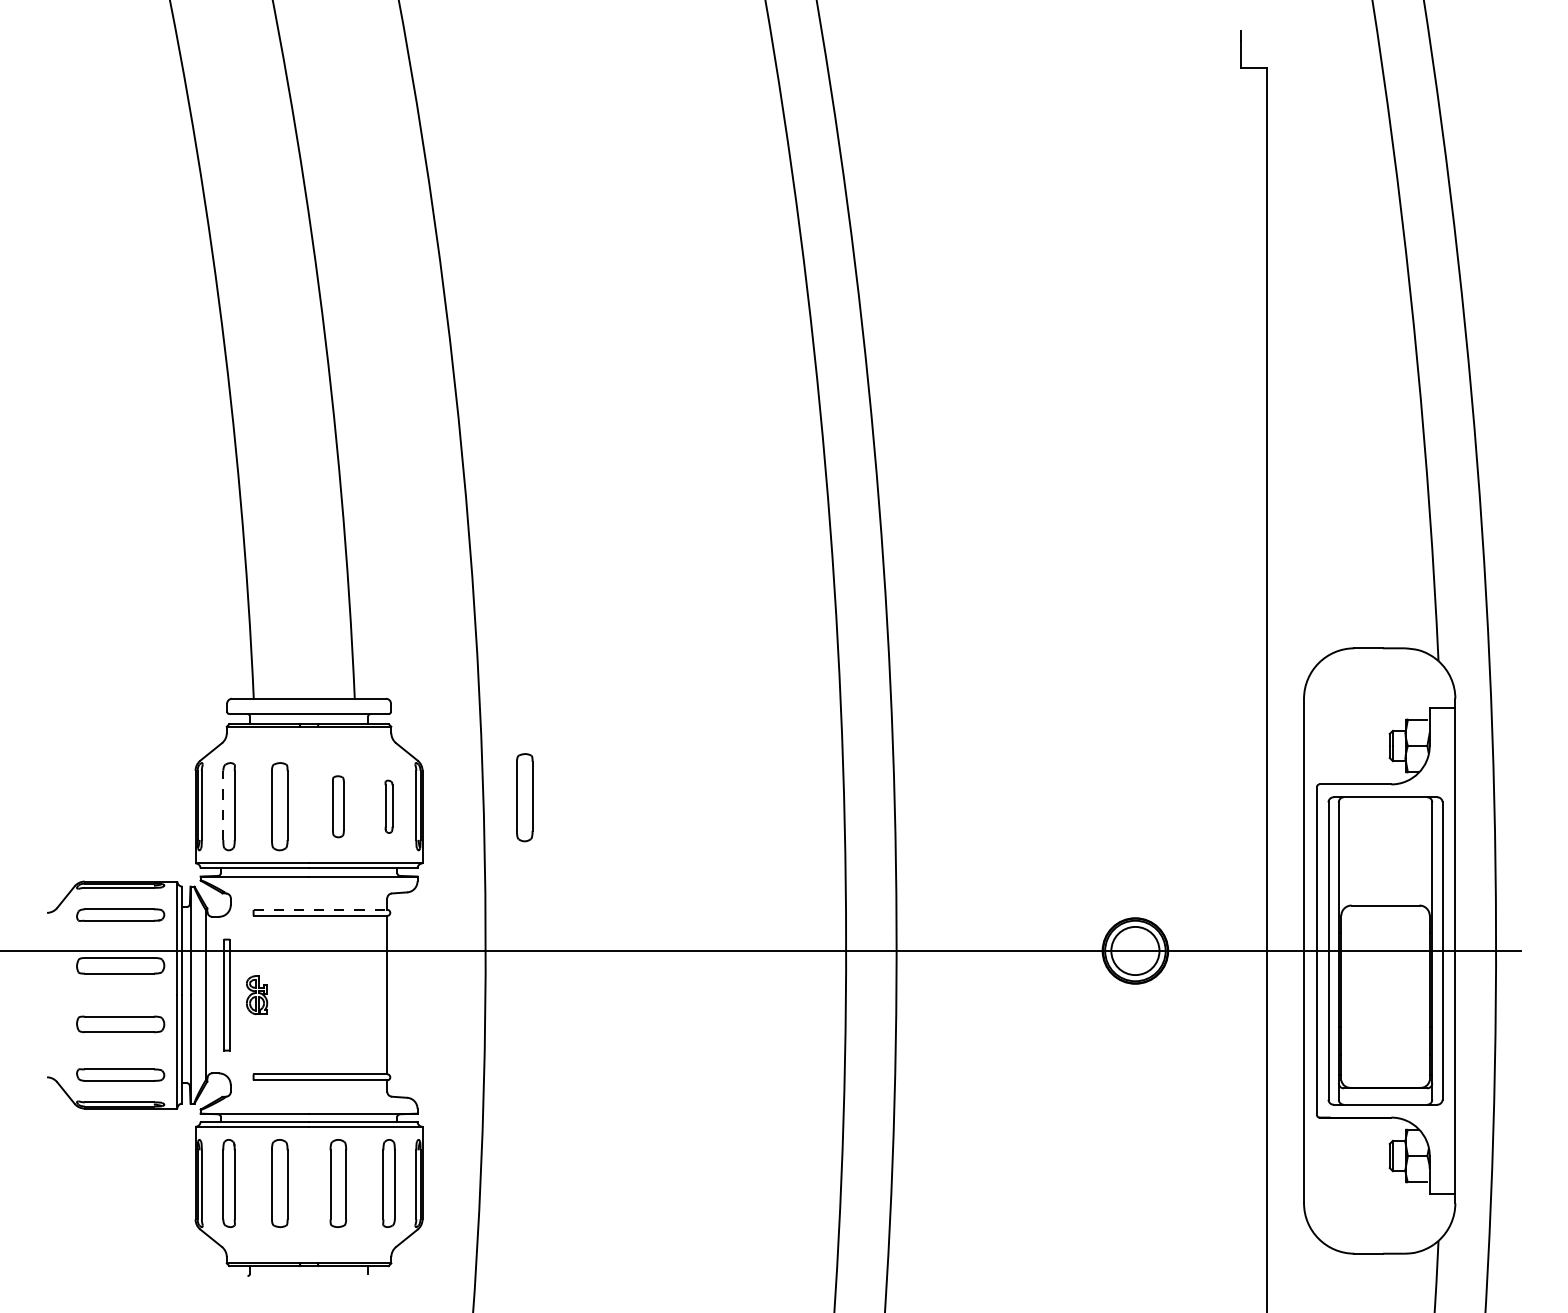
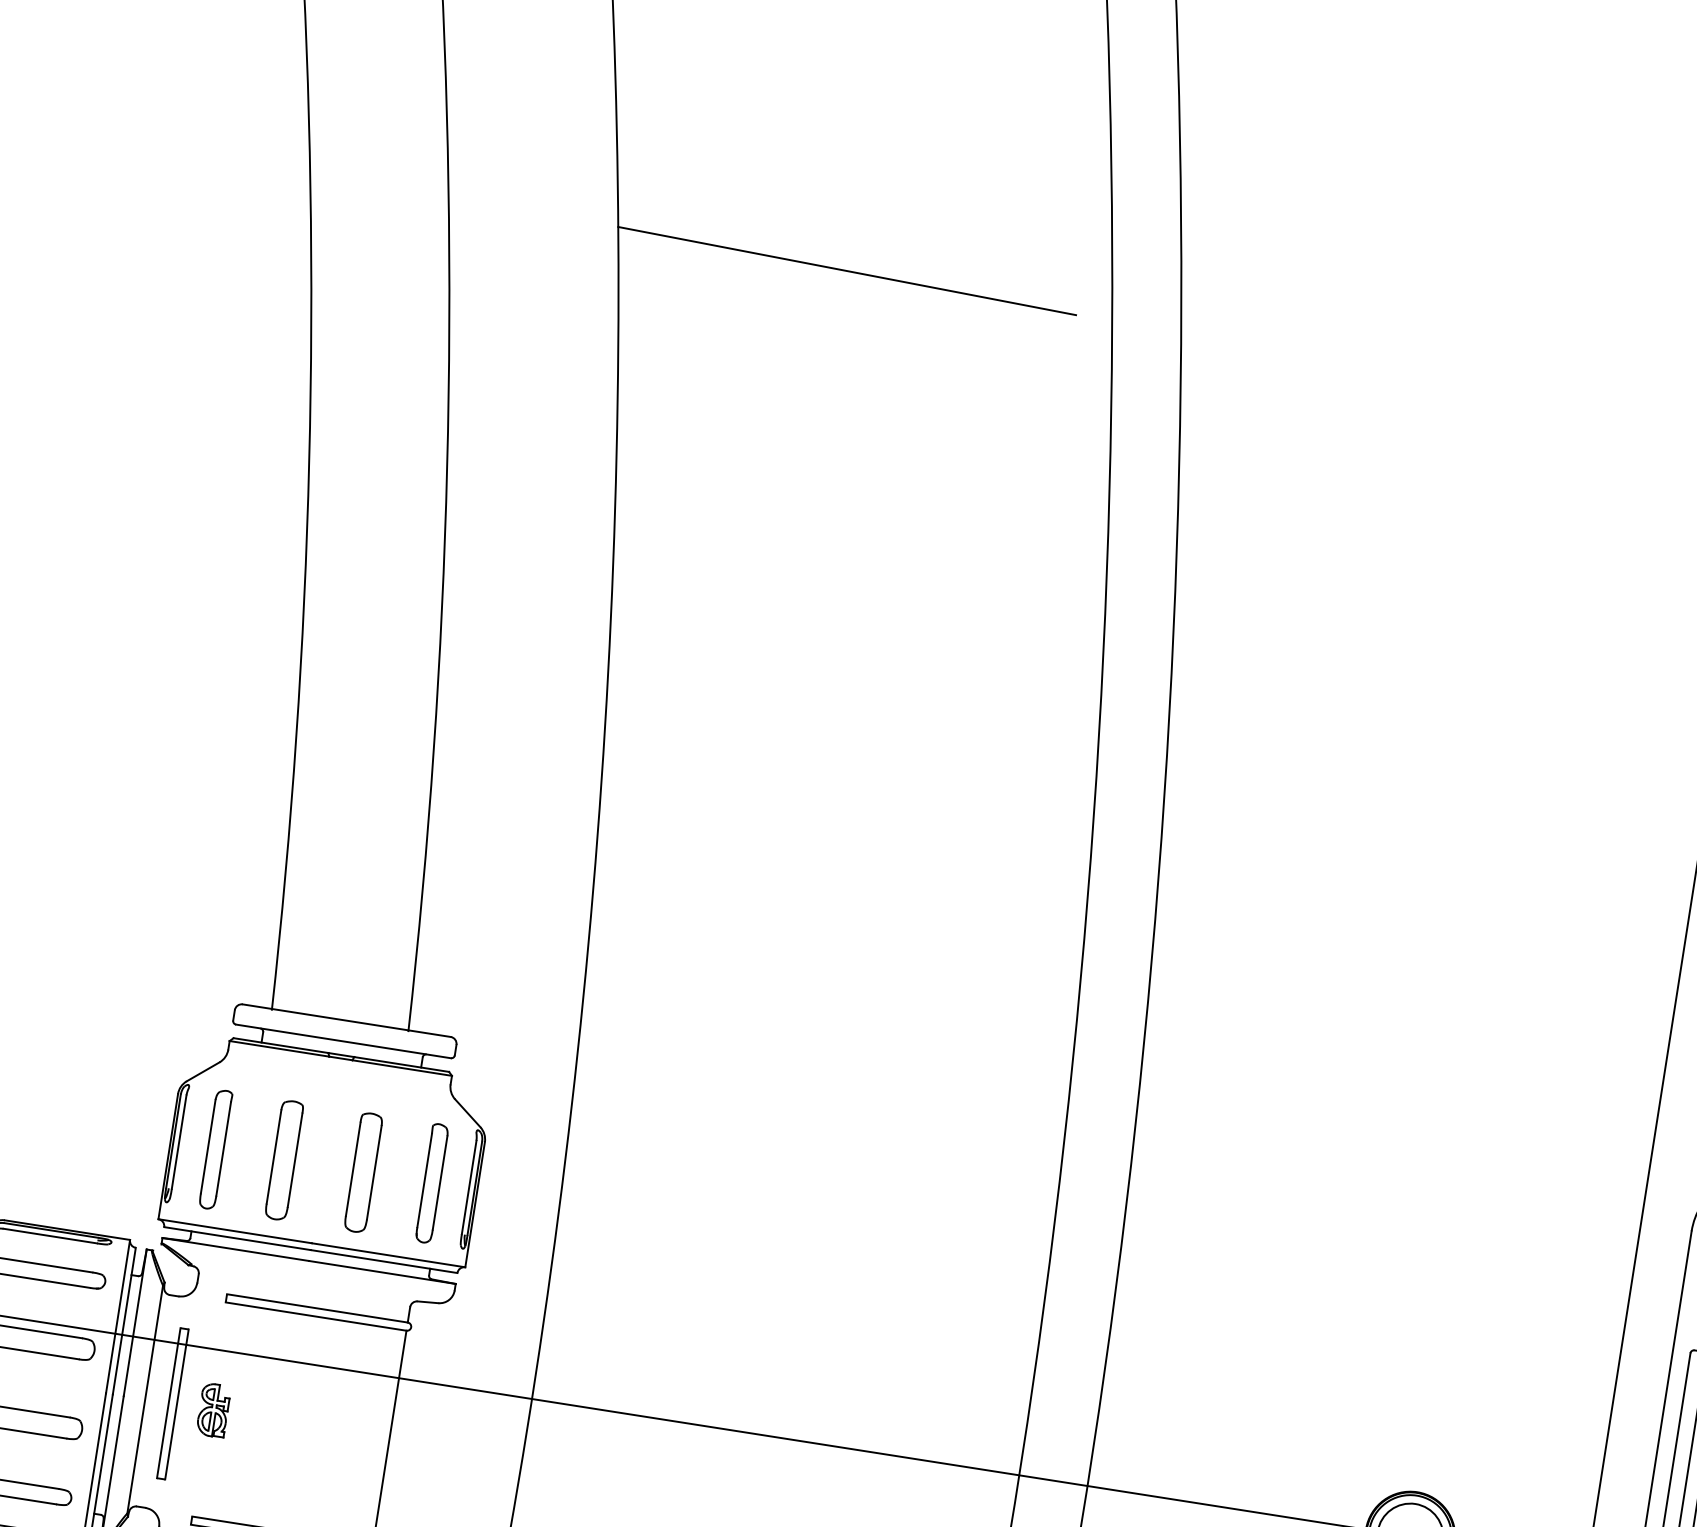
line: (585, 100) -> (847, 270), added
part: (524, 797) -> (617, 1199), removed
line: (223, 805) -> (208, 1146), dashed -> solid
part: (338, 806) -> (363, 1172), size x1.43
part: (388, 806) -> (431, 1183), size x1.67
line: (320, 909) -> (317, 1307), dashed -> solid

